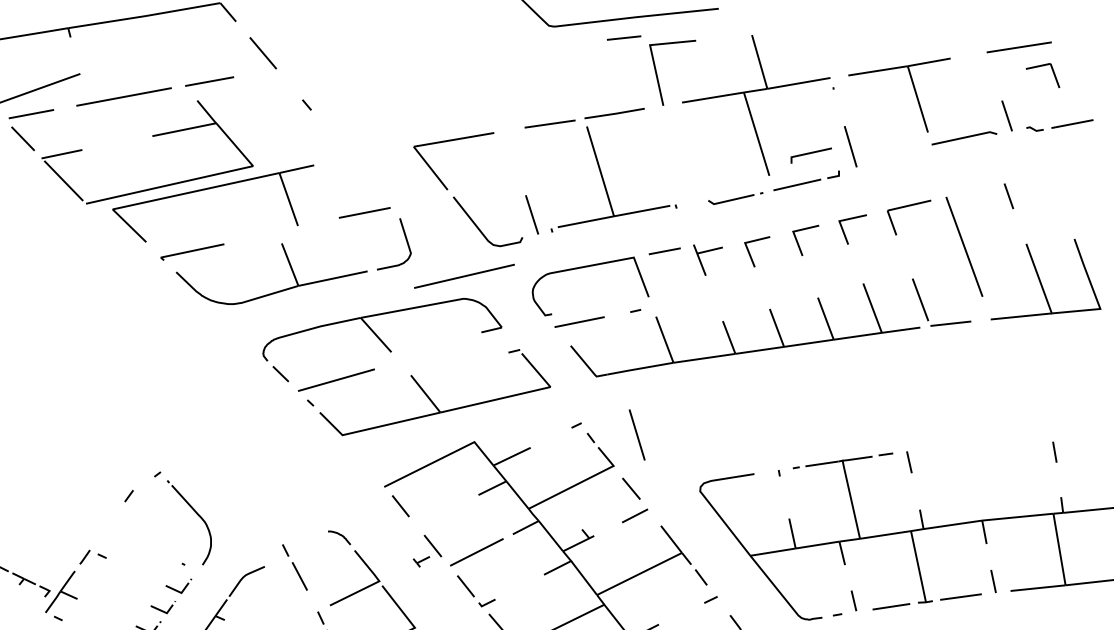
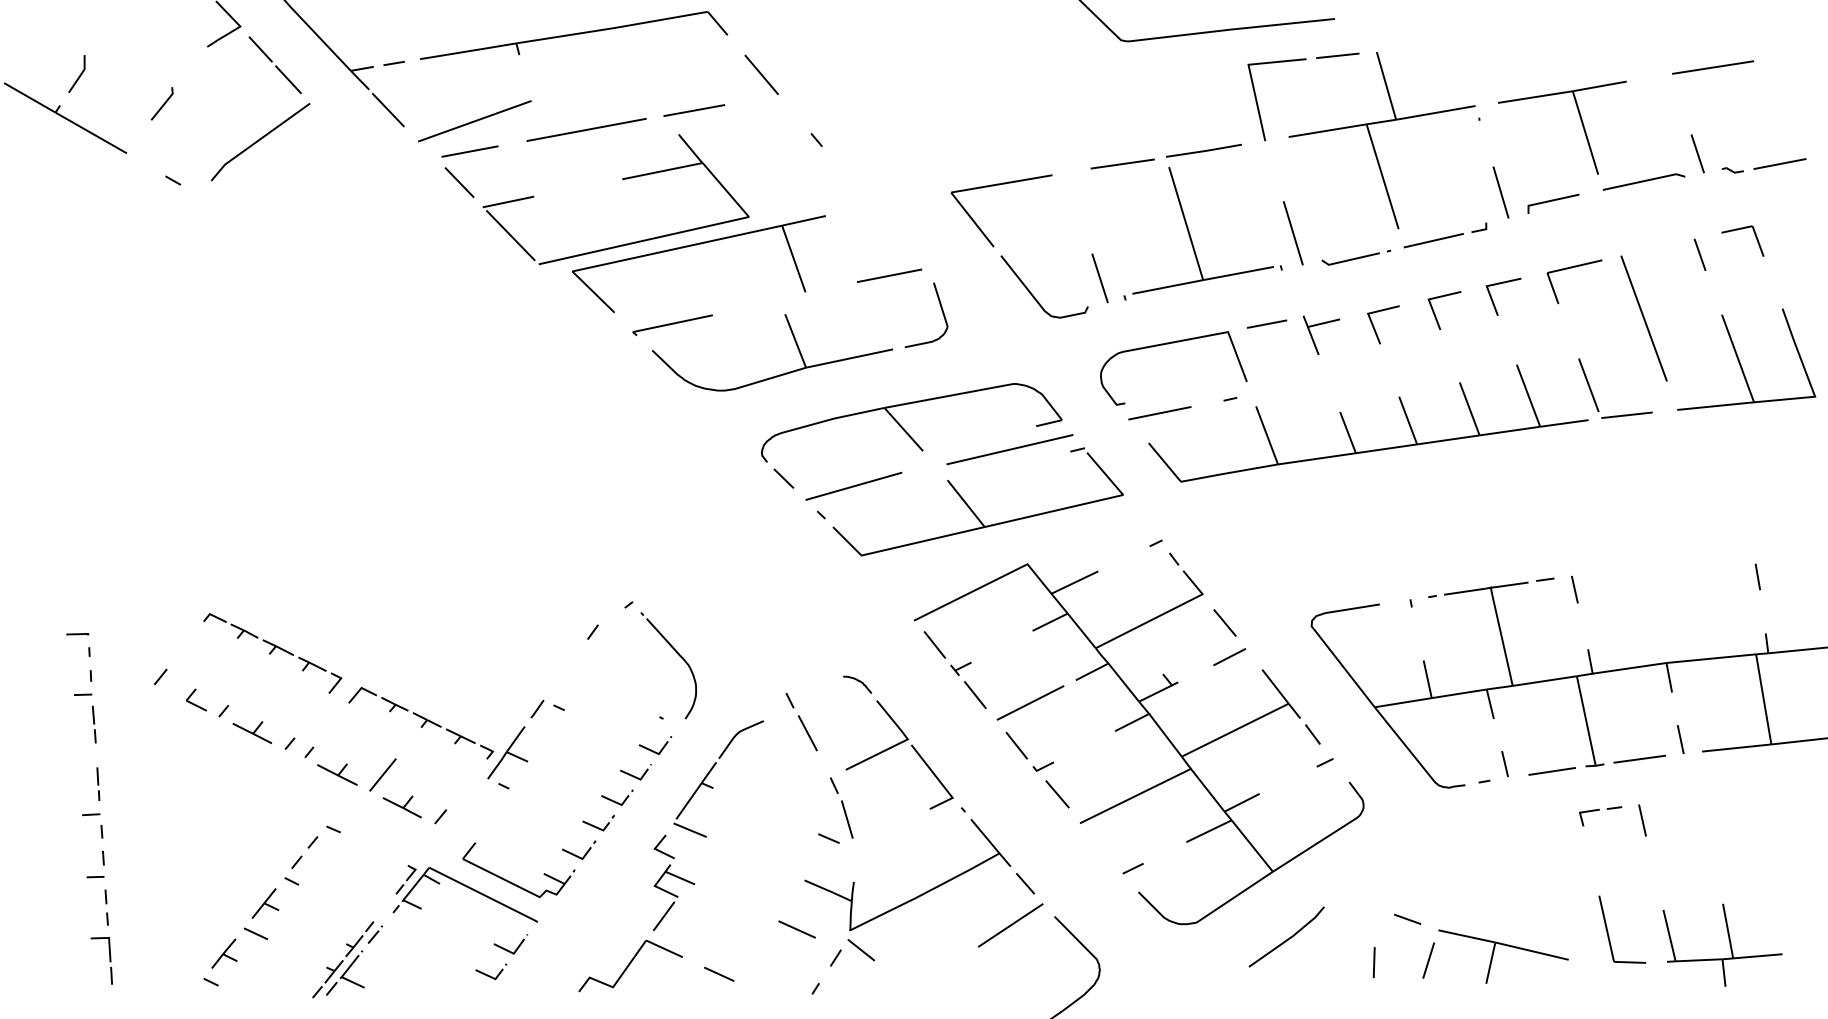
line: (623, 37) -> (1337, 55), moved
part: (1039, 67) -> (1738, 230), moved
line: (811, 153) -> (1553, 201), moved
line: (464, 276) -> (1009, 449), moved
line: (637, 435) -> (1293, 233), moved
part: (421, 561) -> (960, 668), moved

